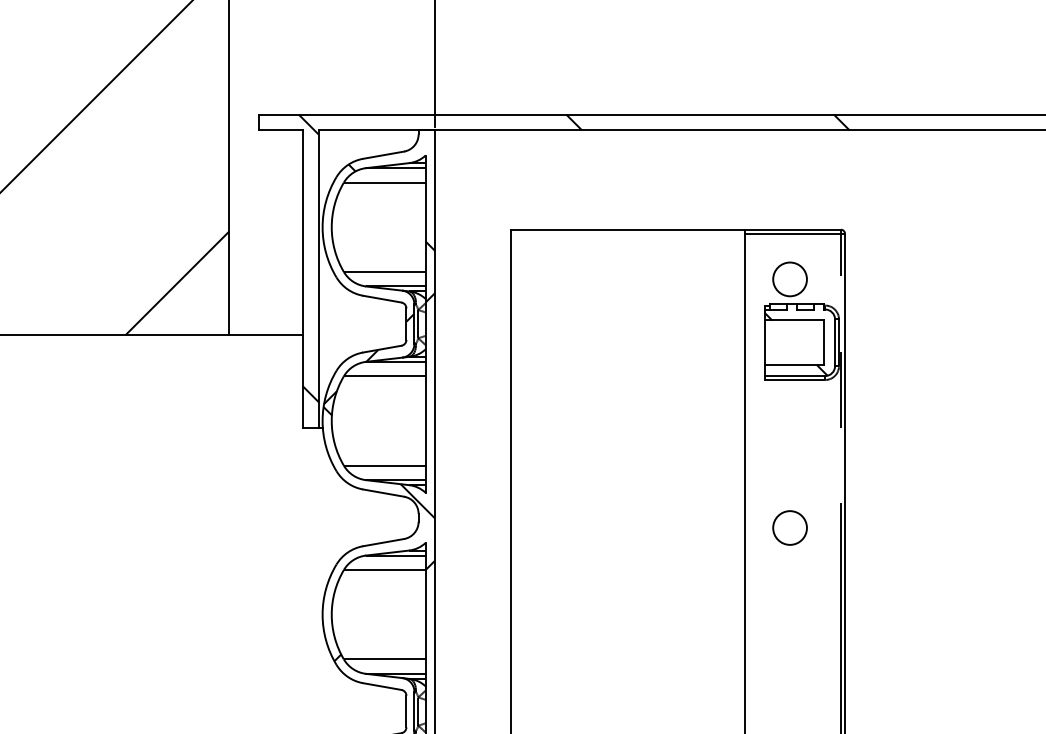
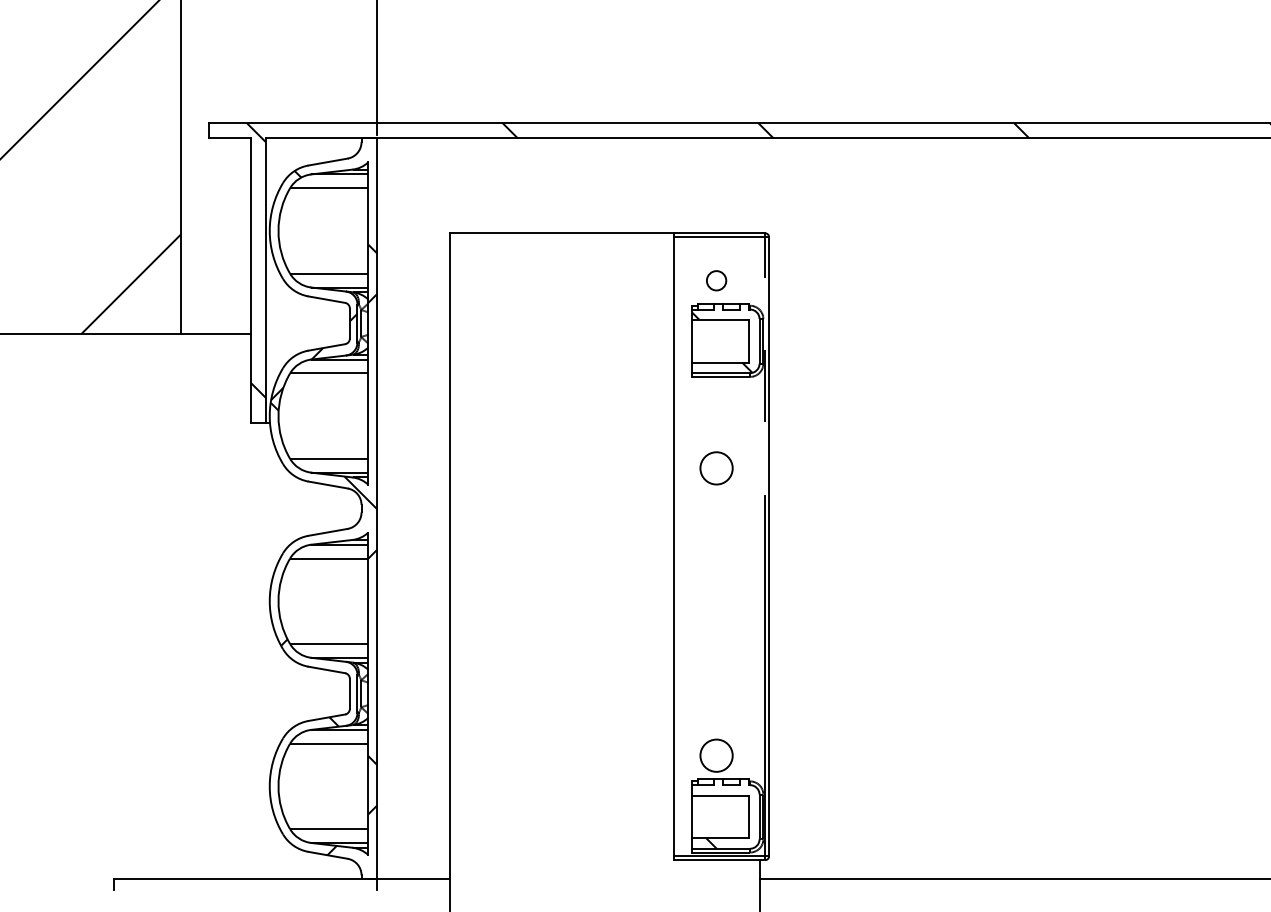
circle: (789, 279) -> (716, 280), size x0.6
circle: (789, 528) -> (716, 468), moved

